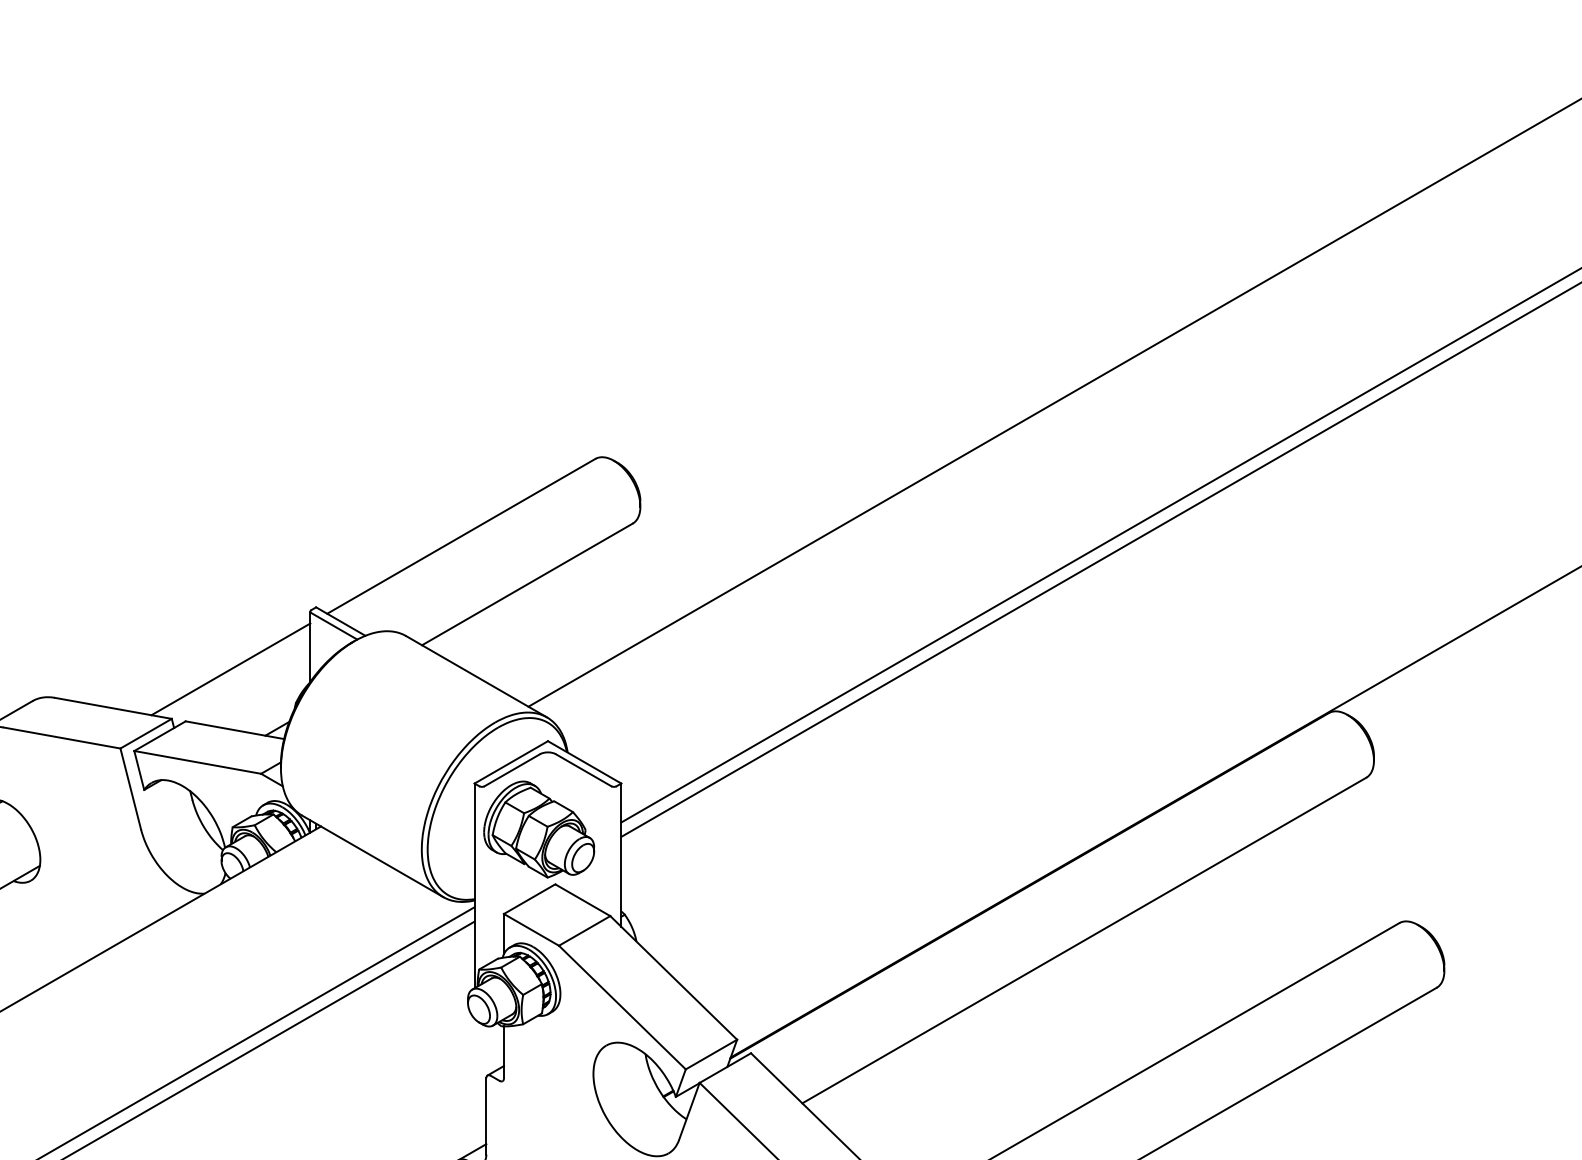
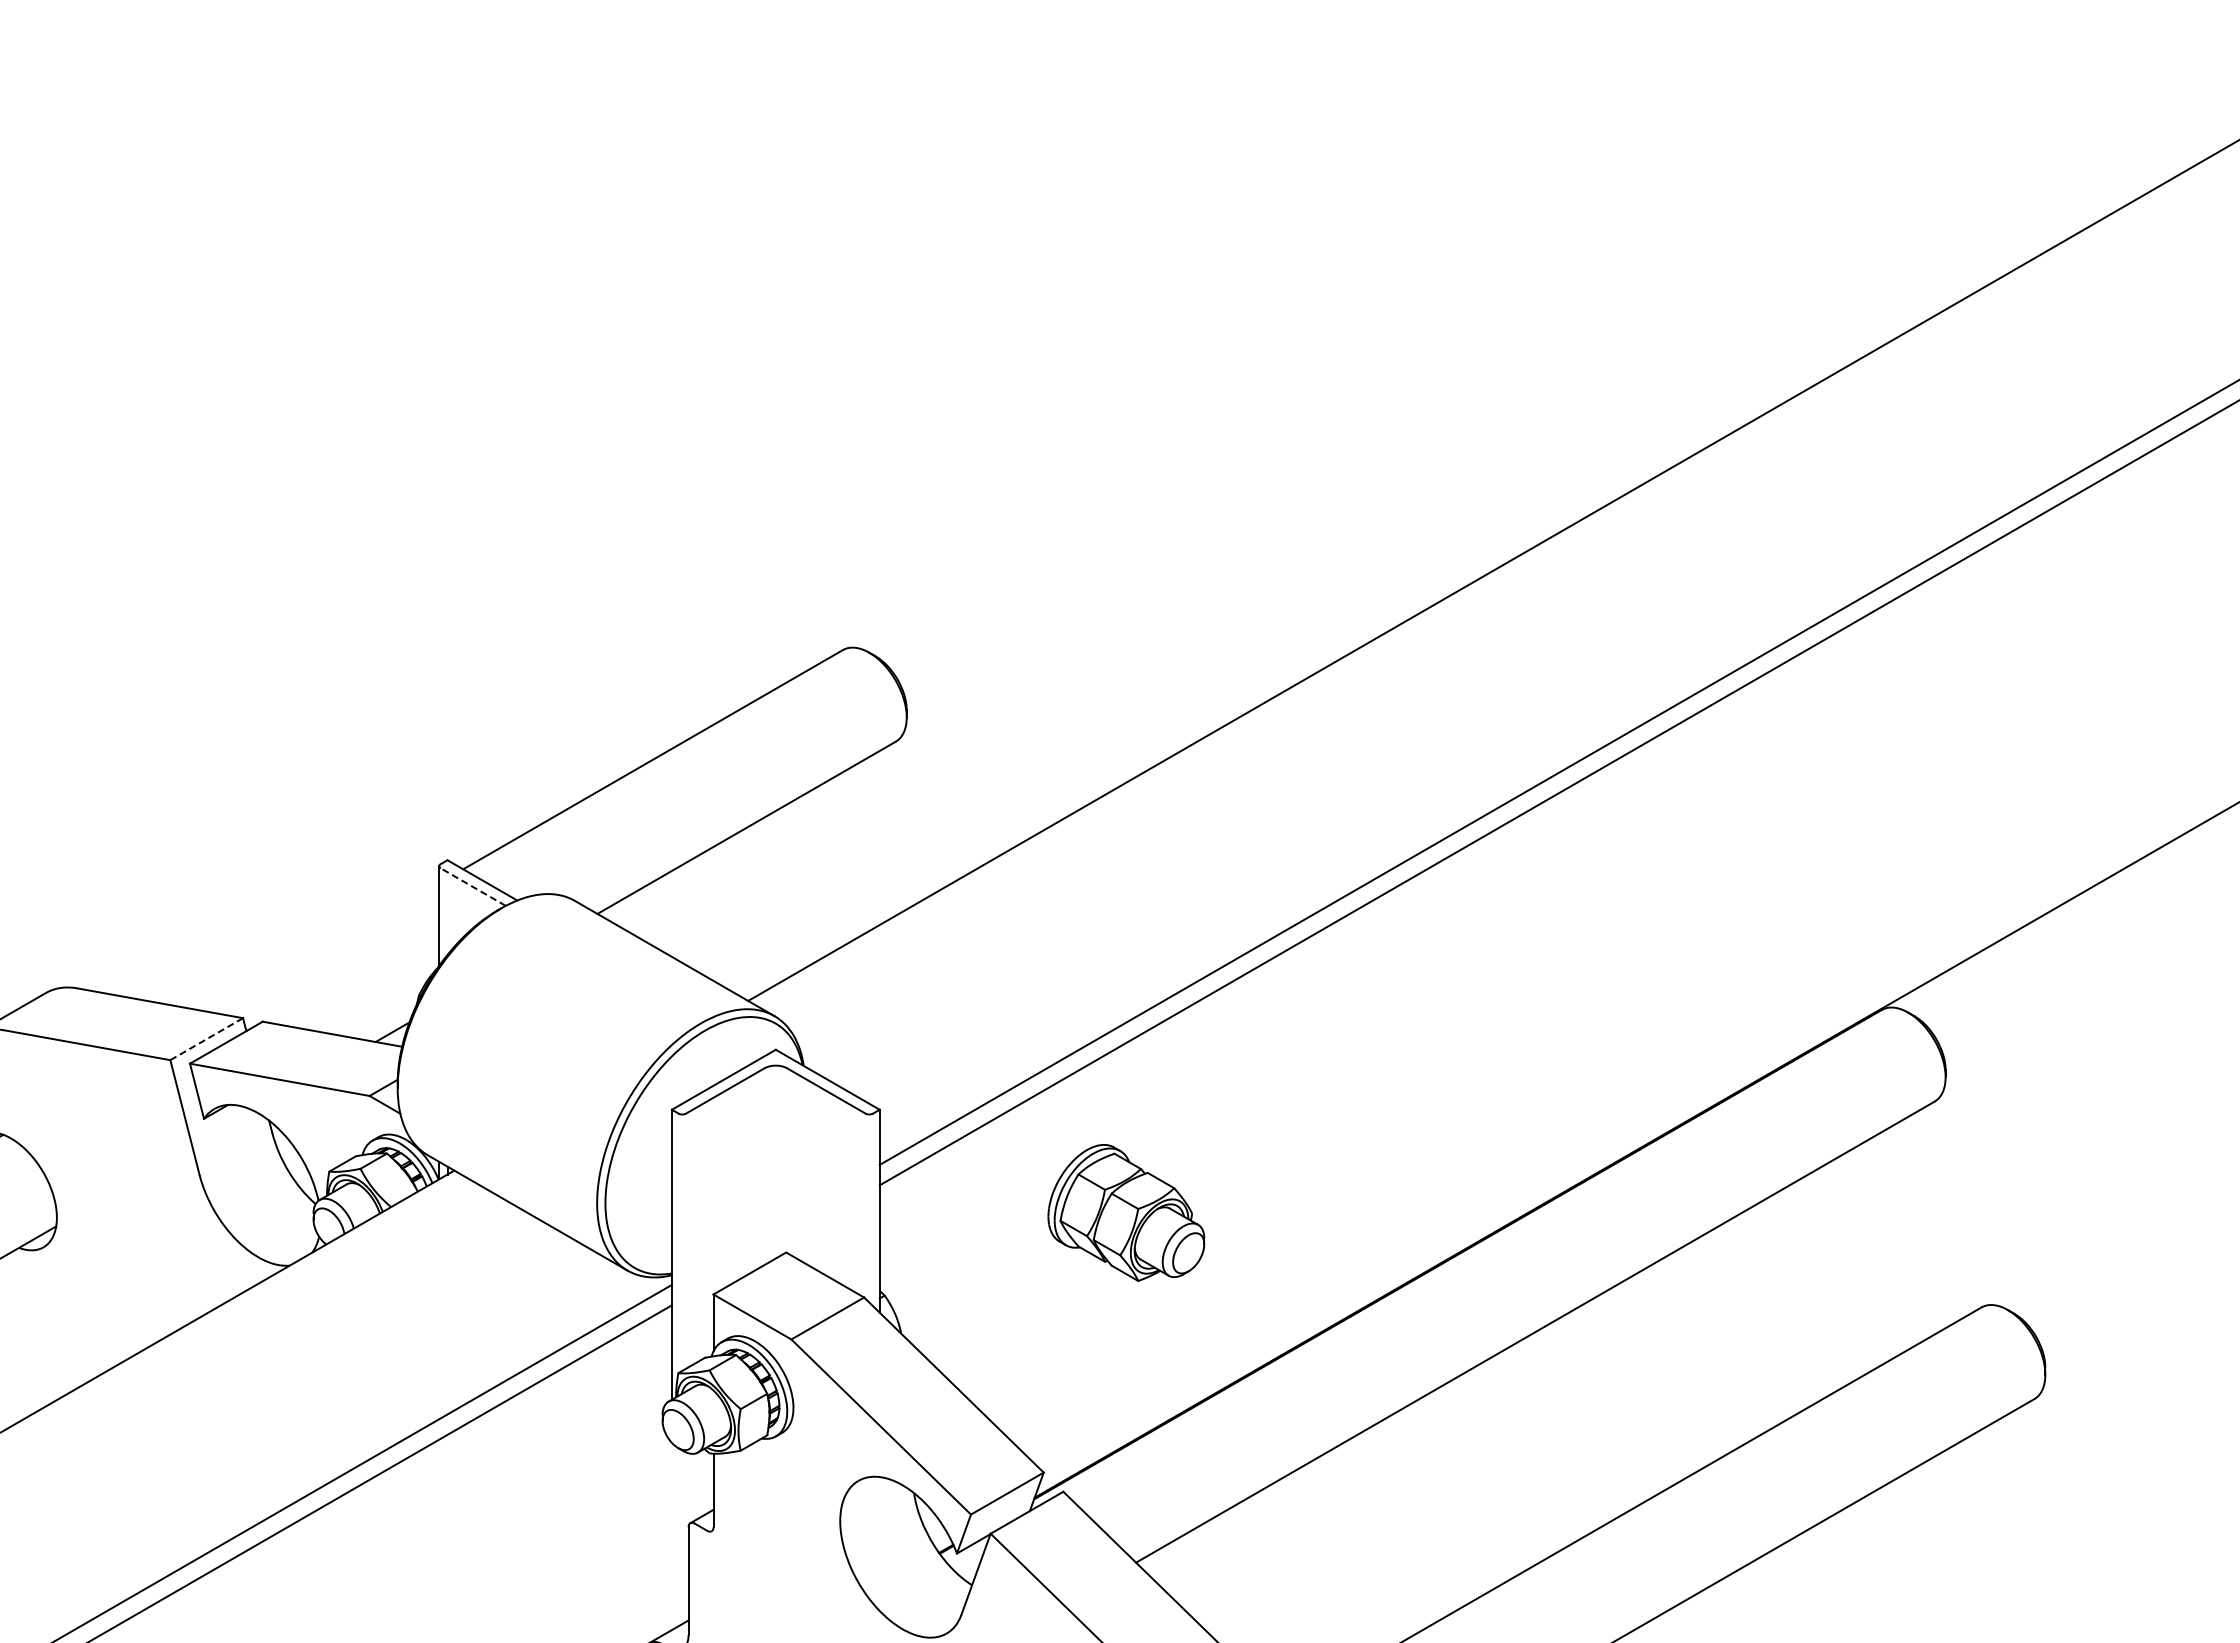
line: (333, 625) -> (472, 886), solid -> dashed
line: (230, 669) -> (326, 948), removed
line: (145, 733) -> (206, 1039), solid -> dashed
part: (539, 829) -> (1126, 1212), moved

